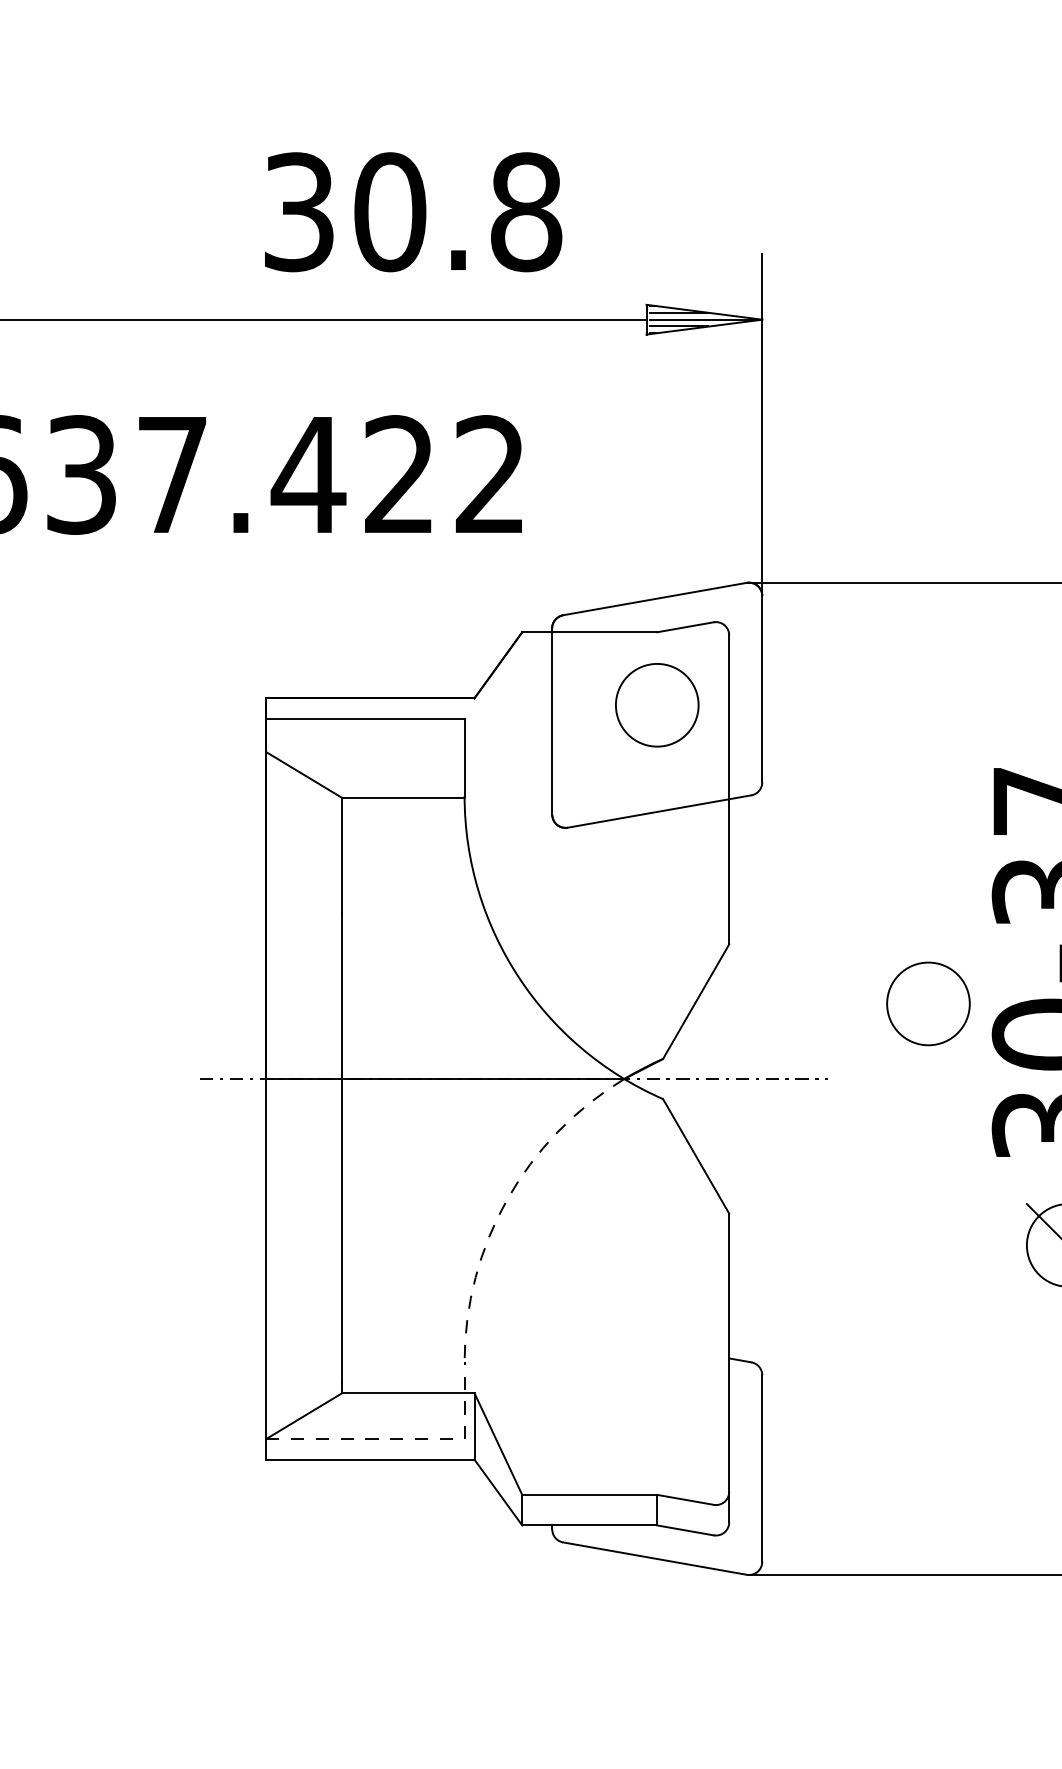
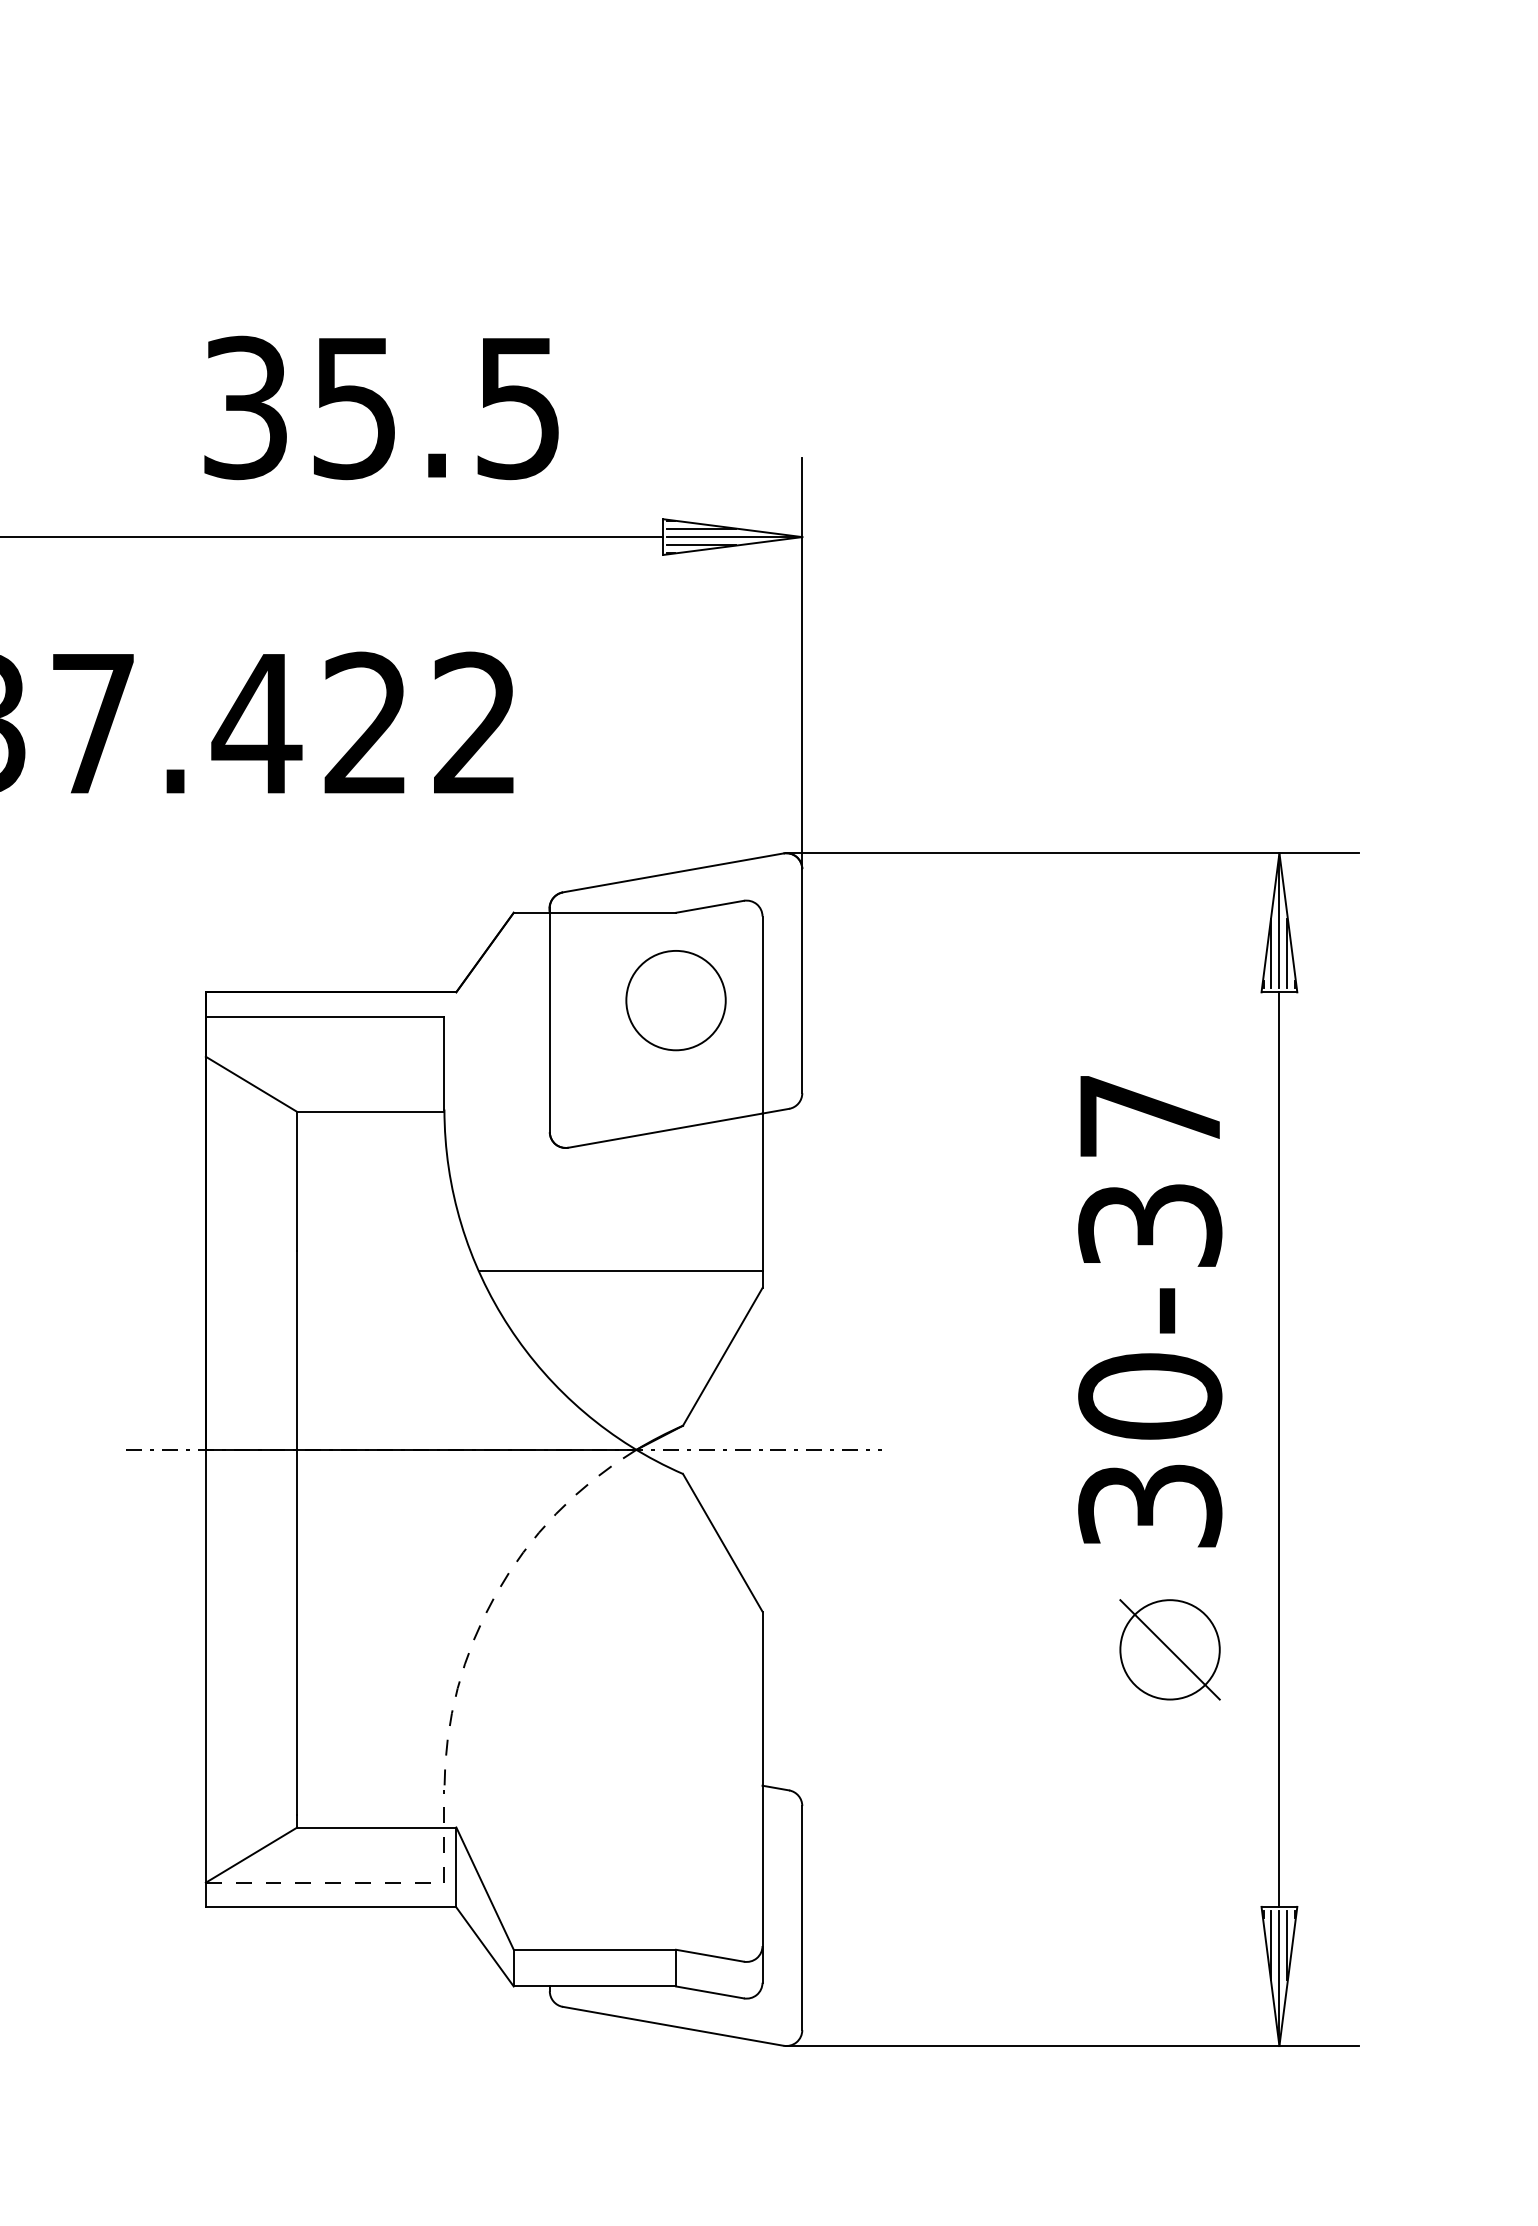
text: (457, 211) -> (436, 407), 30.8 -> 35.5
line: (611, 929) -> (620, 1270), added
circle: (928, 1003) -> (1001, 1359), removed

